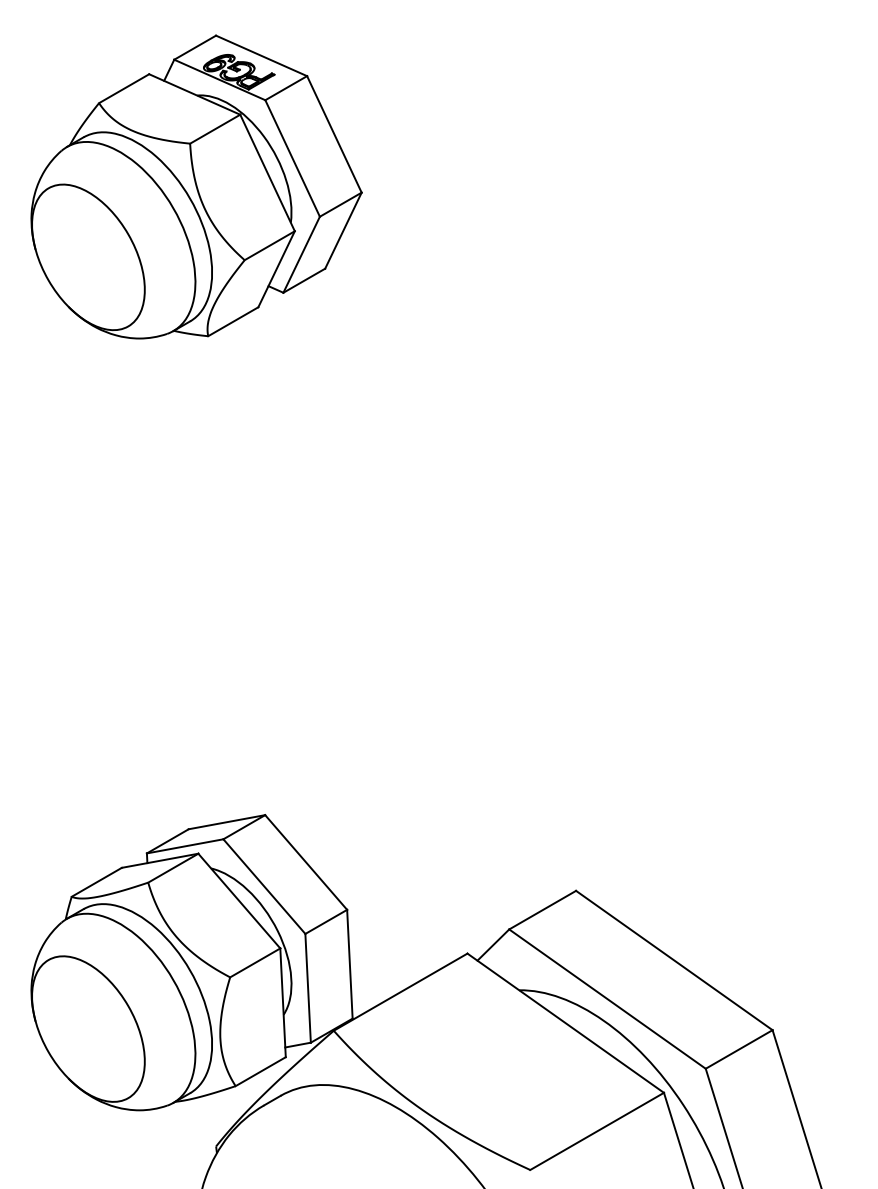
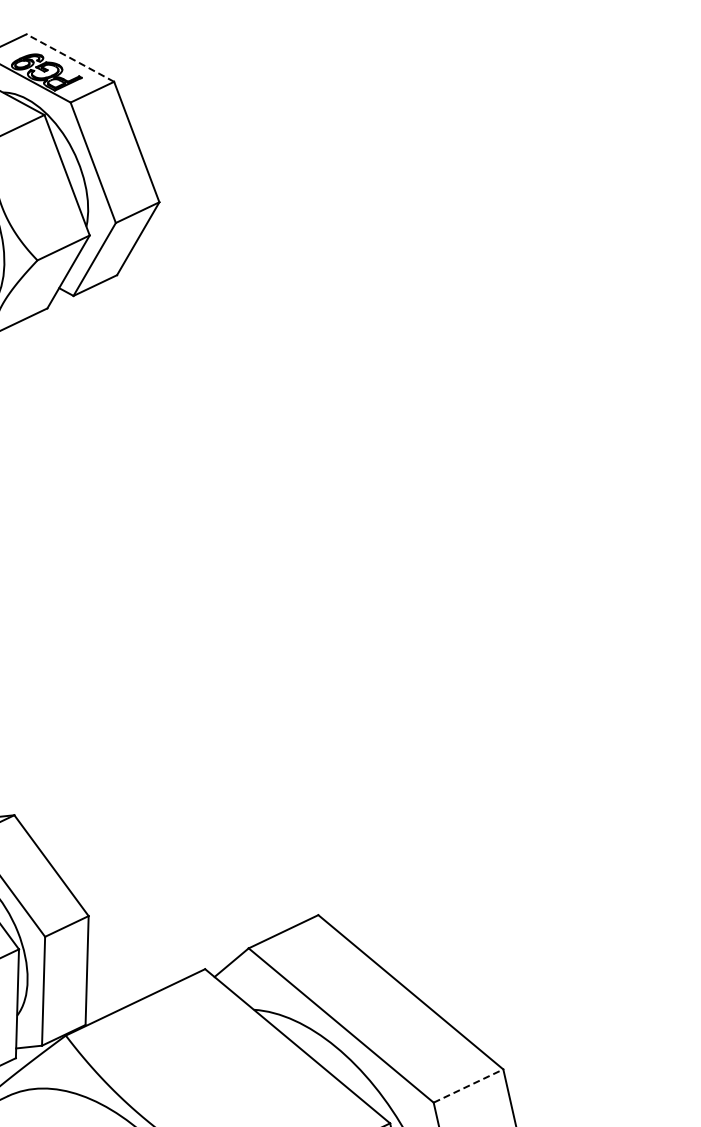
line: (261, 55) -> (70, 57), solid -> dashed
line: (739, 1049) -> (468, 1086), solid -> dashed

